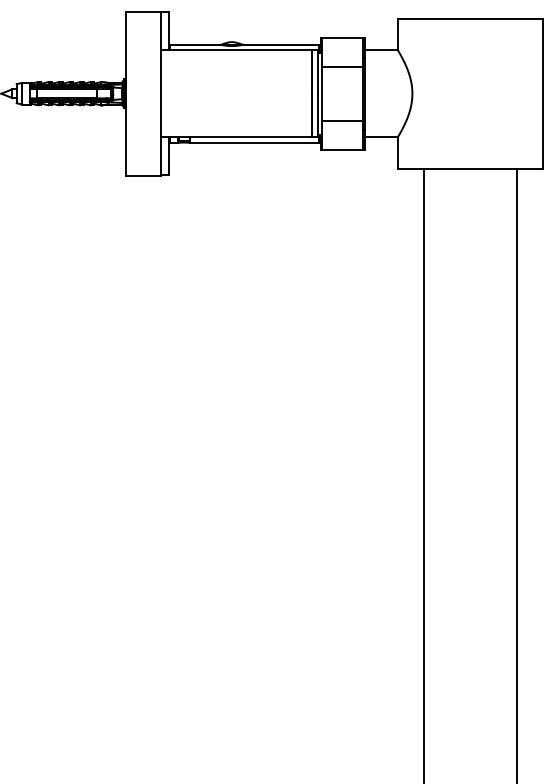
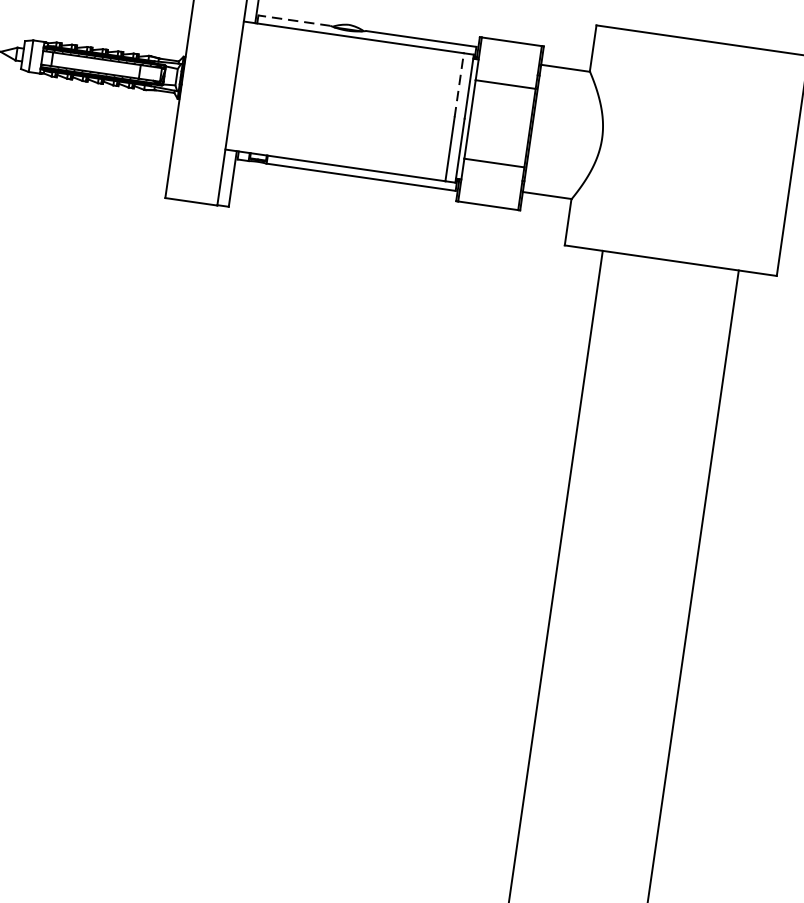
line: (195, 44) -> (295, 20), solid -> dashed
line: (311, 71) -> (459, 84), solid -> dashed

